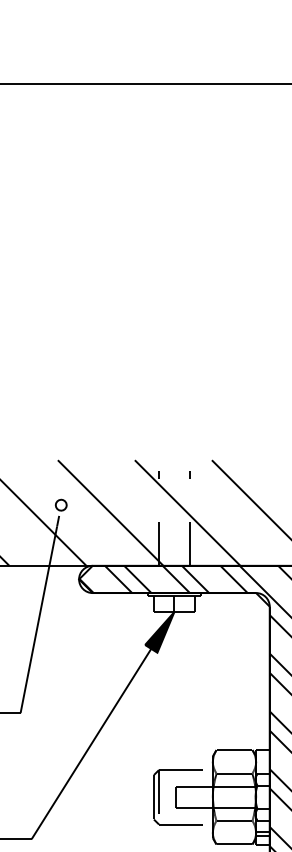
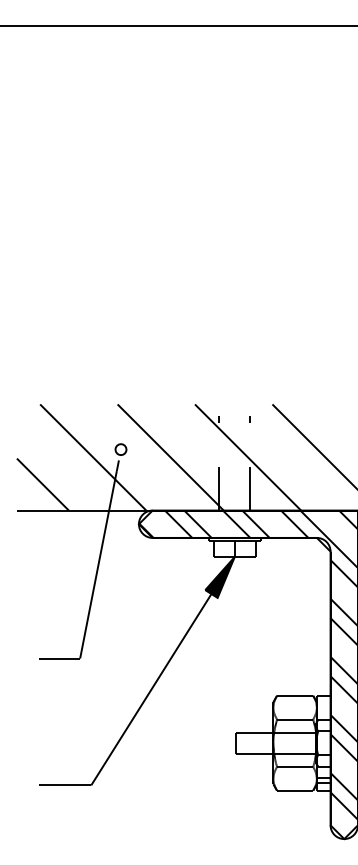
part: (159, 797) -> (219, 743), removed

